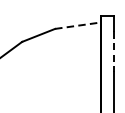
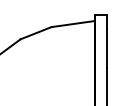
line: (78, 26) -> (73, 24), dashed -> solid
line: (114, 52) -> (107, 49), dashed -> solid

